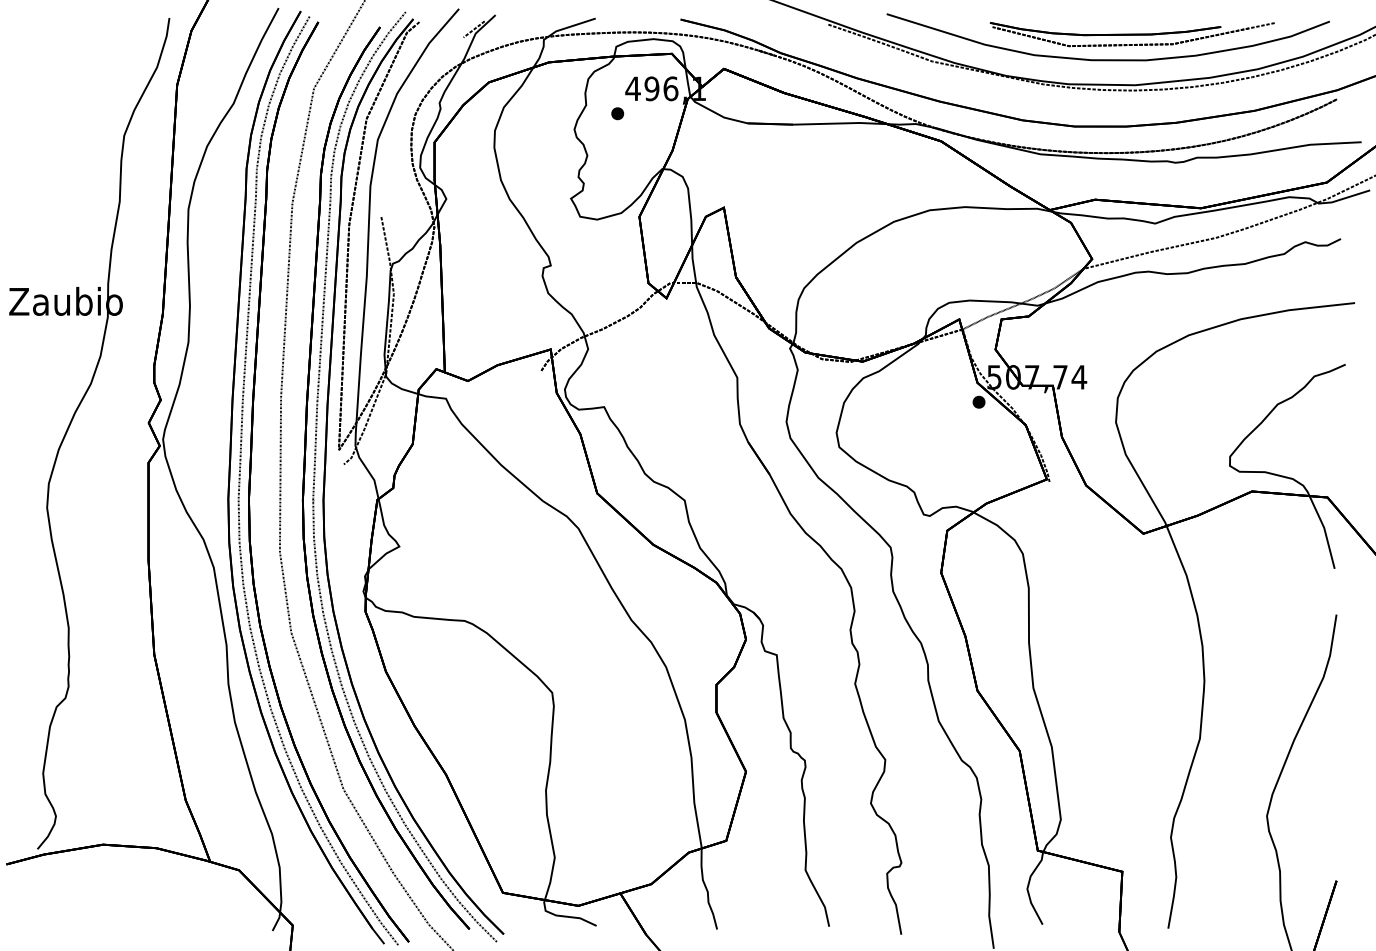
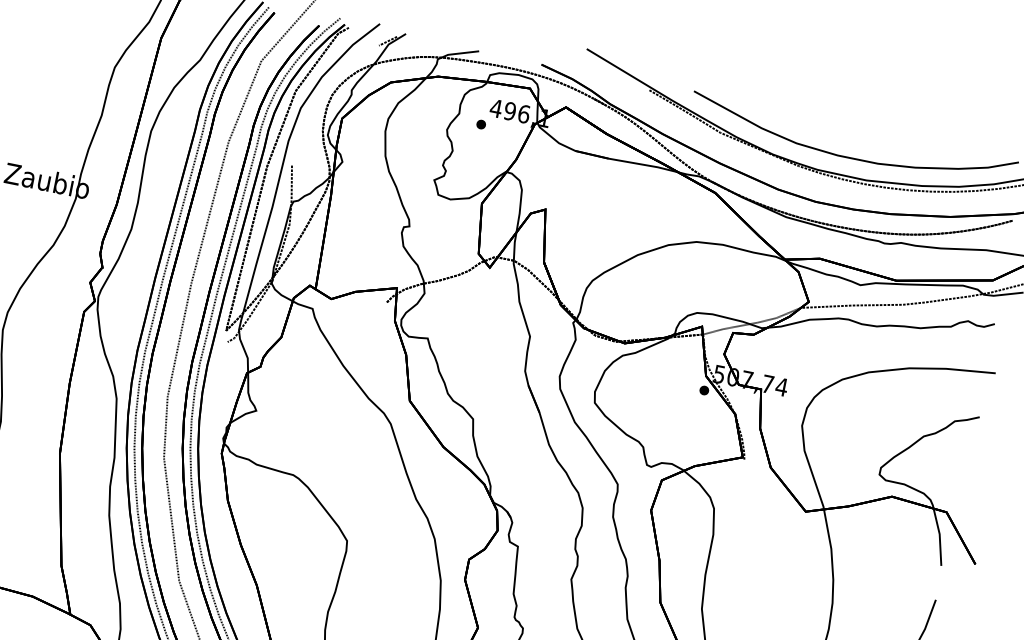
part: (1131, 34) -> (871, 142), removed

